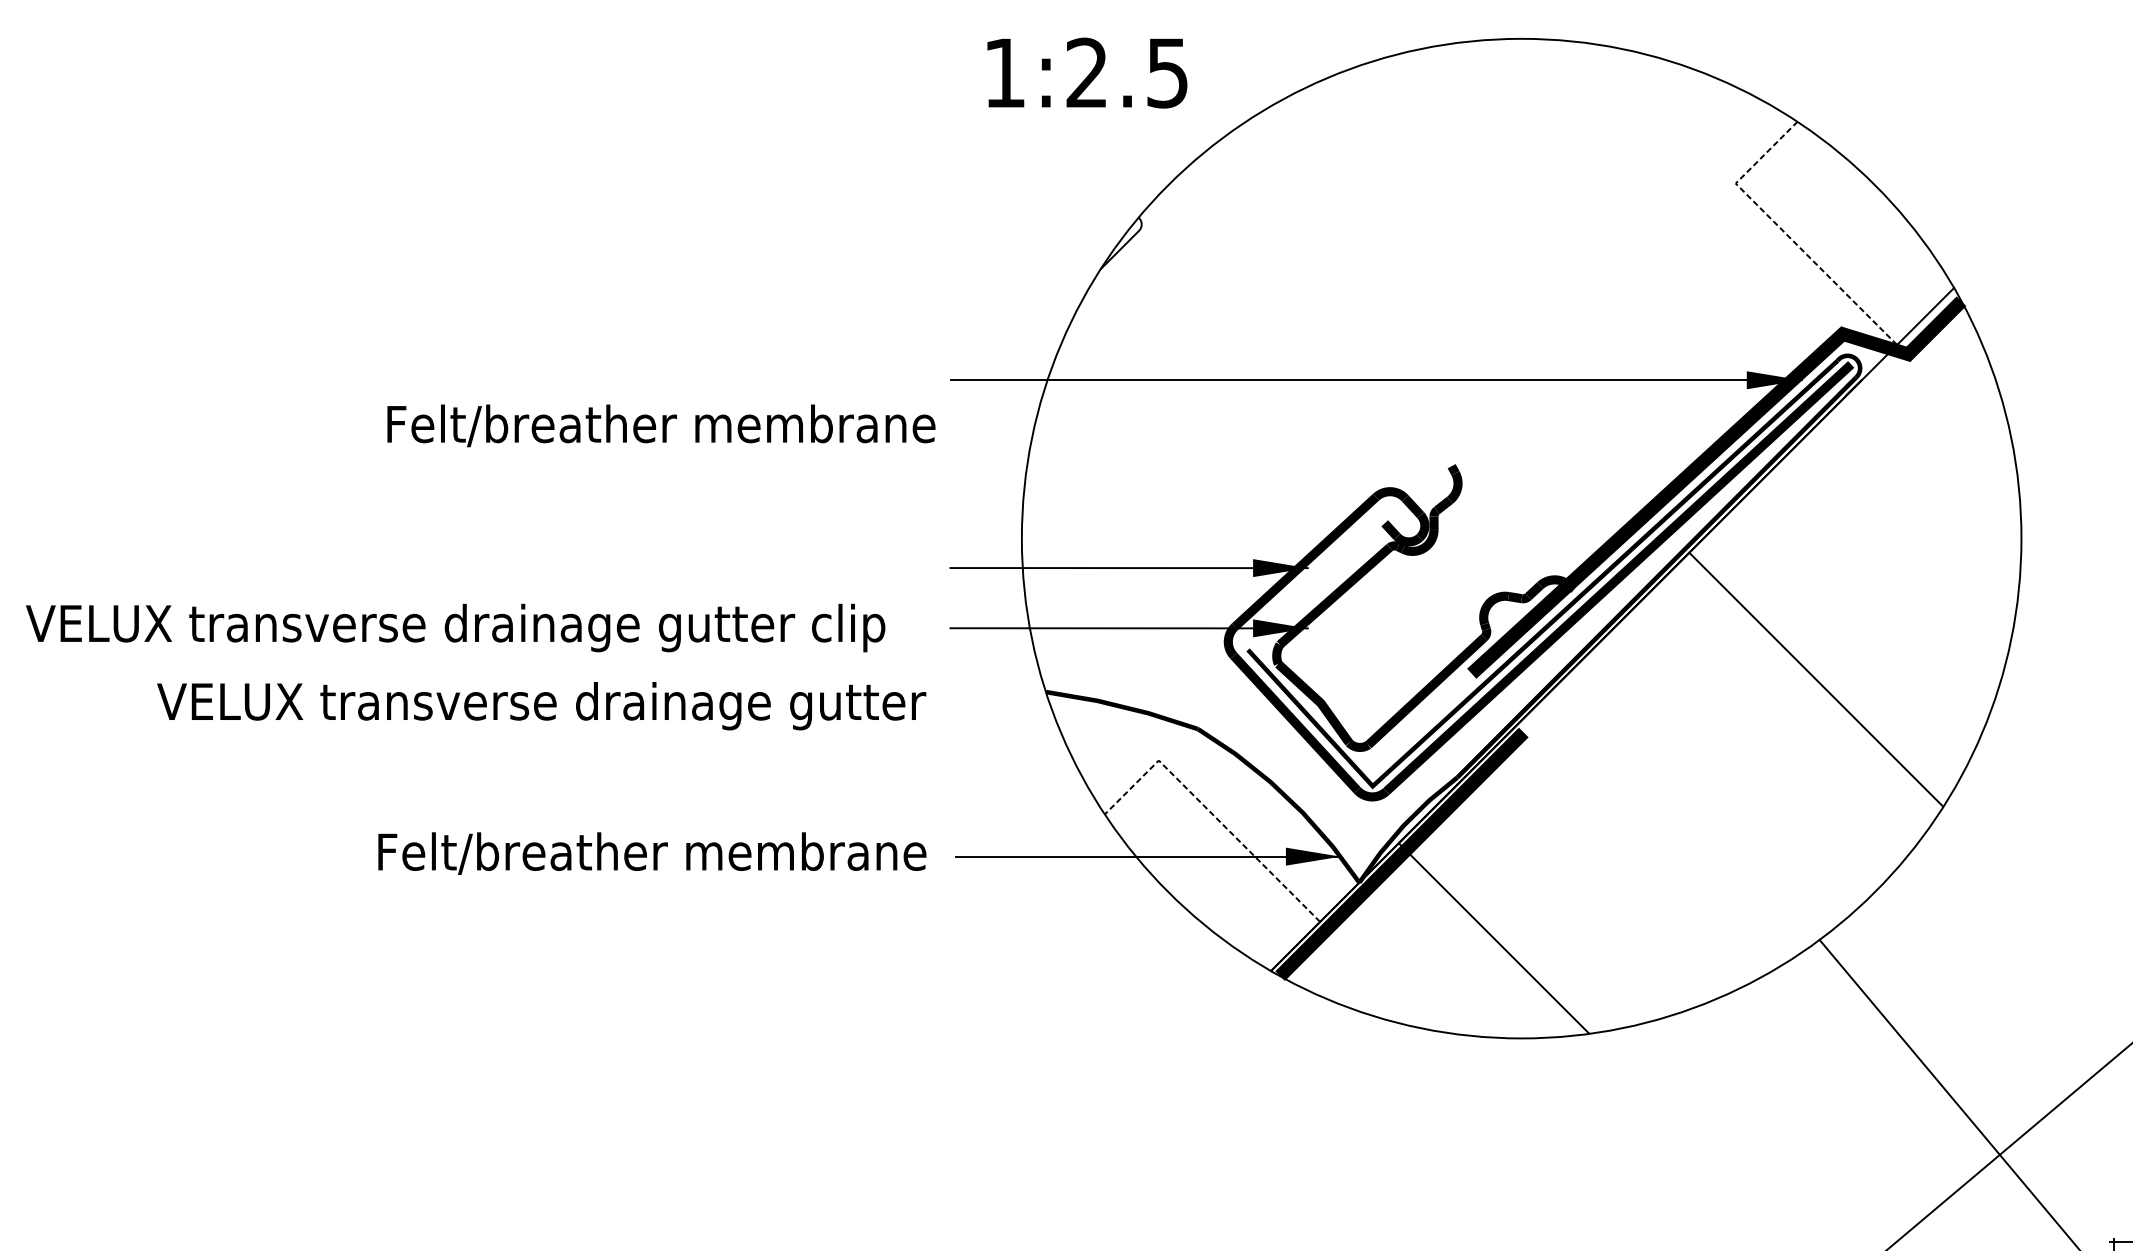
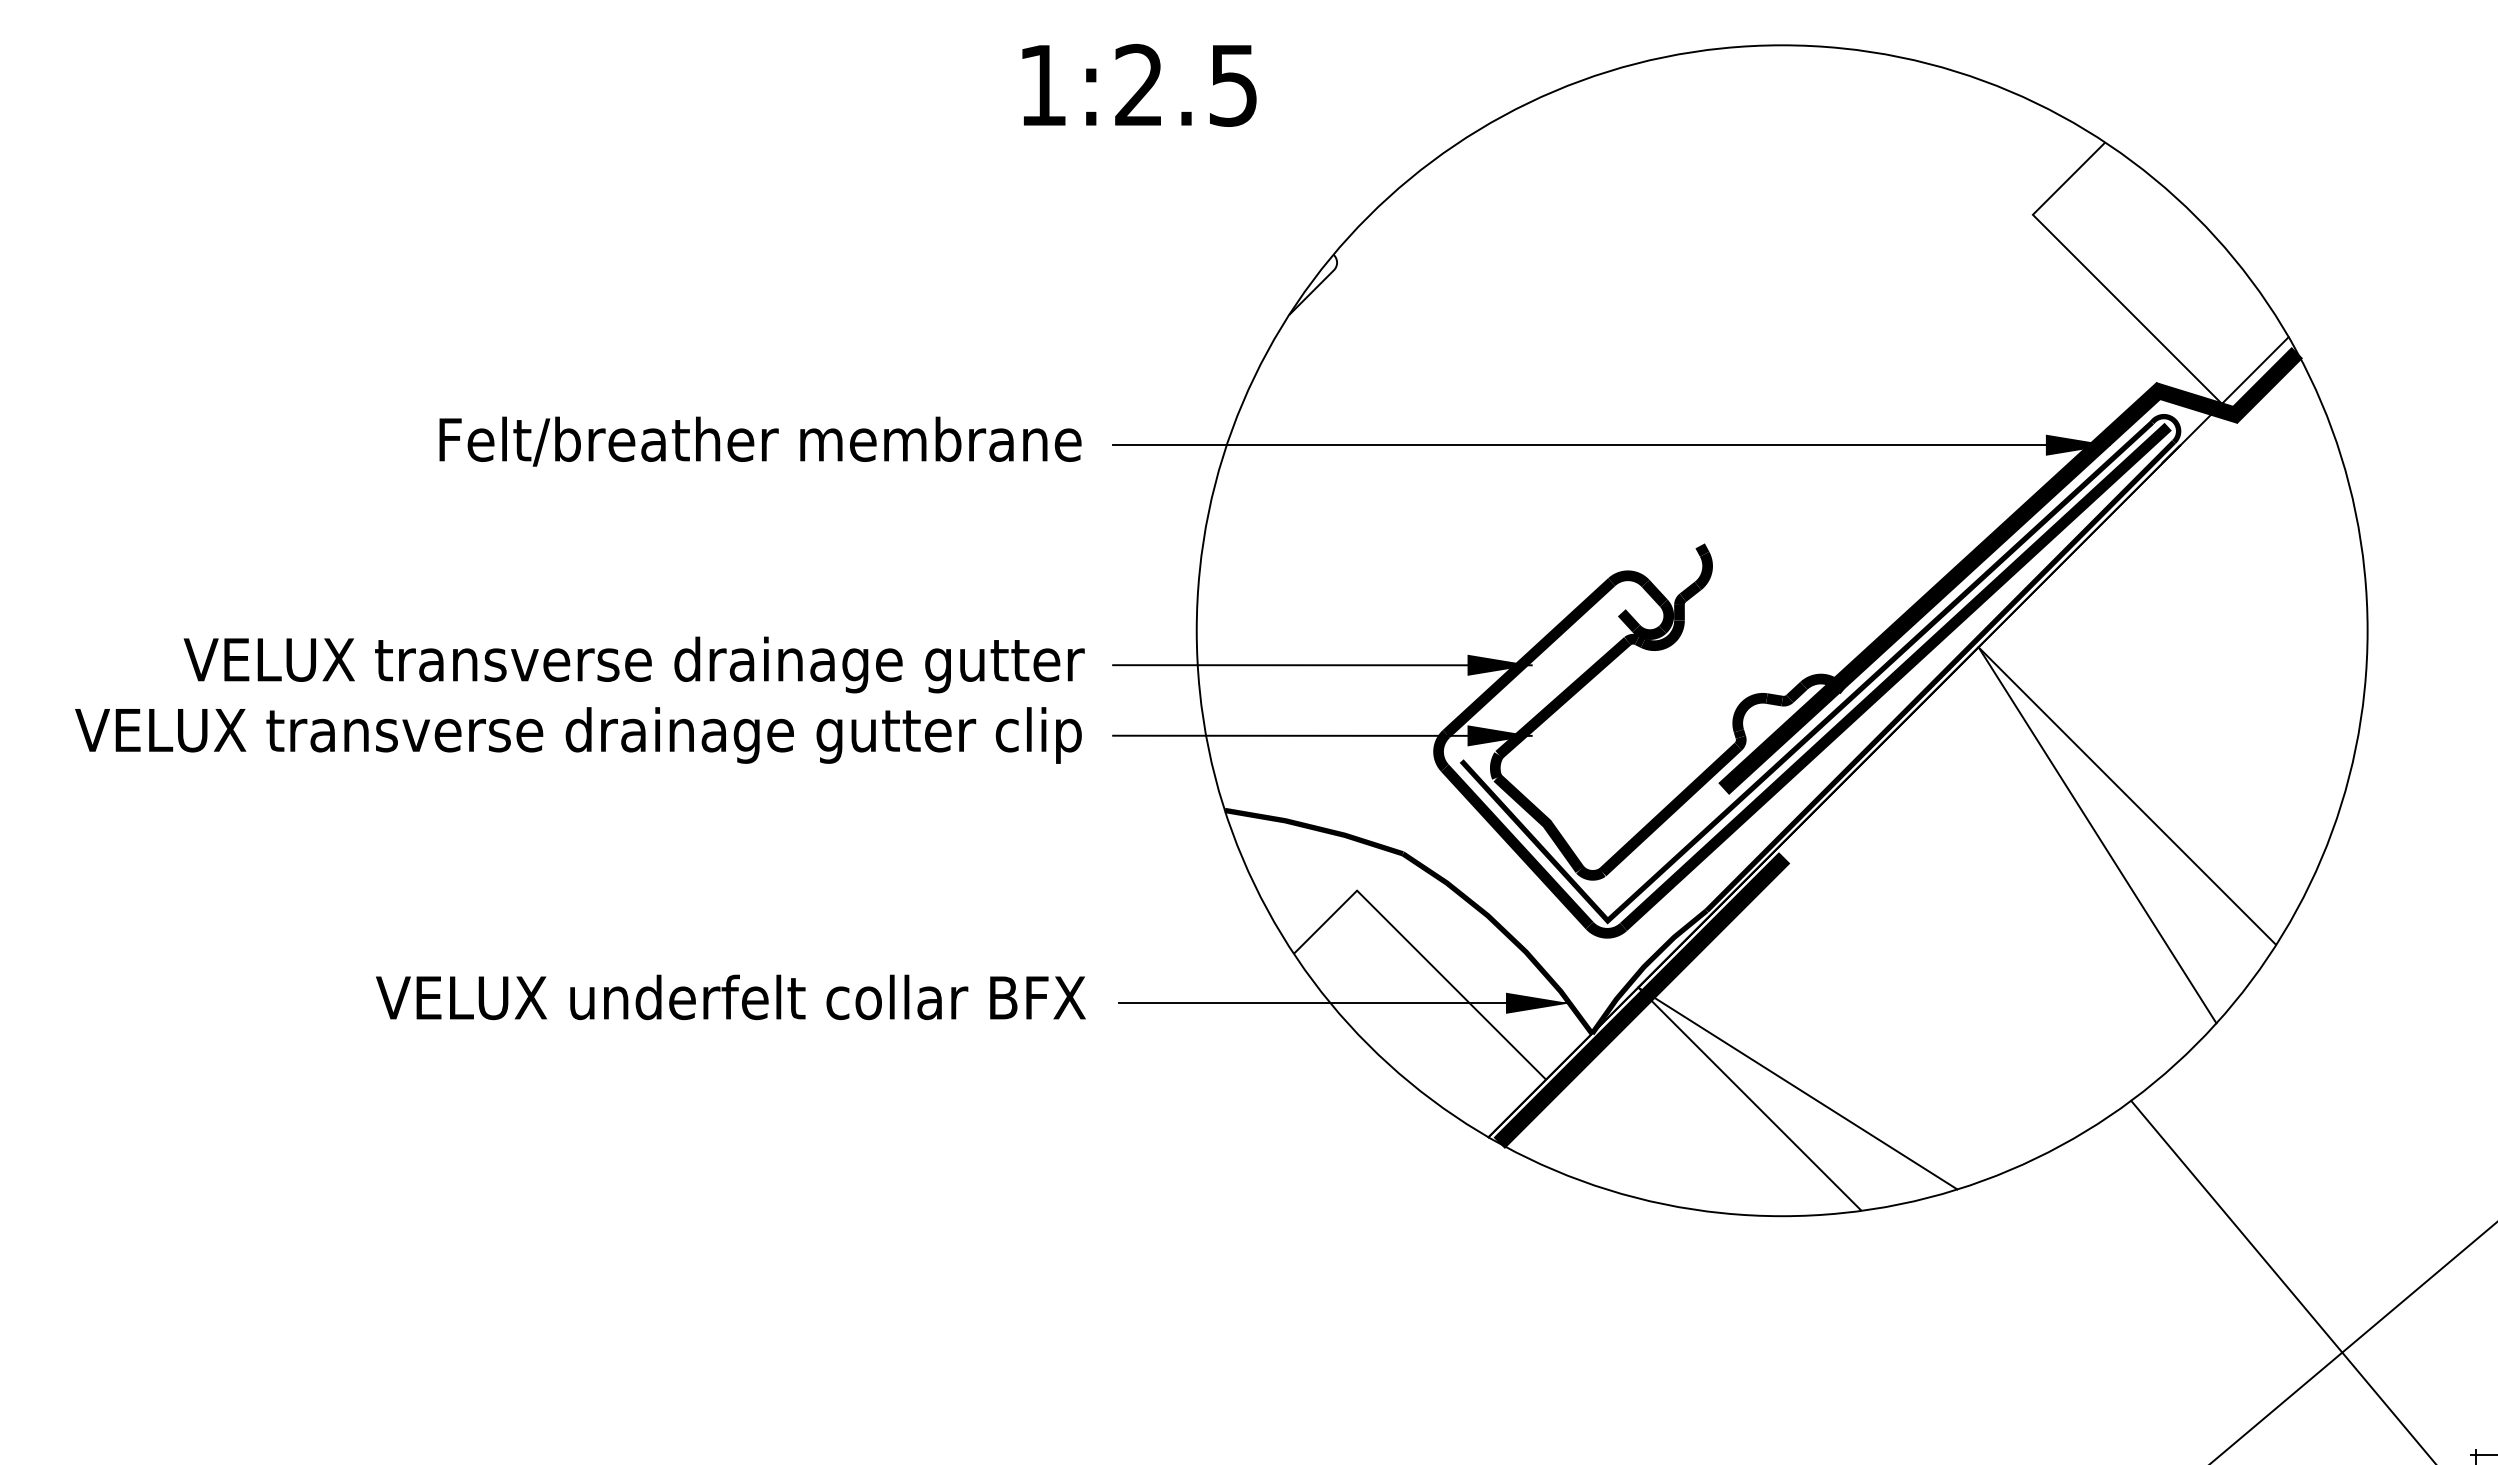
text: (1087, 73) -> (1139, 85), moved
line: (1784, 232) -> (2090, 272), dashed -> solid
text: (661, 425) -> (760, 441), moved
text: (455, 628) -> (578, 735), moved
text: (541, 705) -> (633, 664), moved
line: (1790, 713) -> (2097, 835), added
line: (1212, 813) -> (1419, 952), dashed -> solid
text: (623, 853) -> (730, 999), Felt/breather membrane -> VELUX underfelt collar BFX
line: (1534, 929) -> (1797, 1088), added

